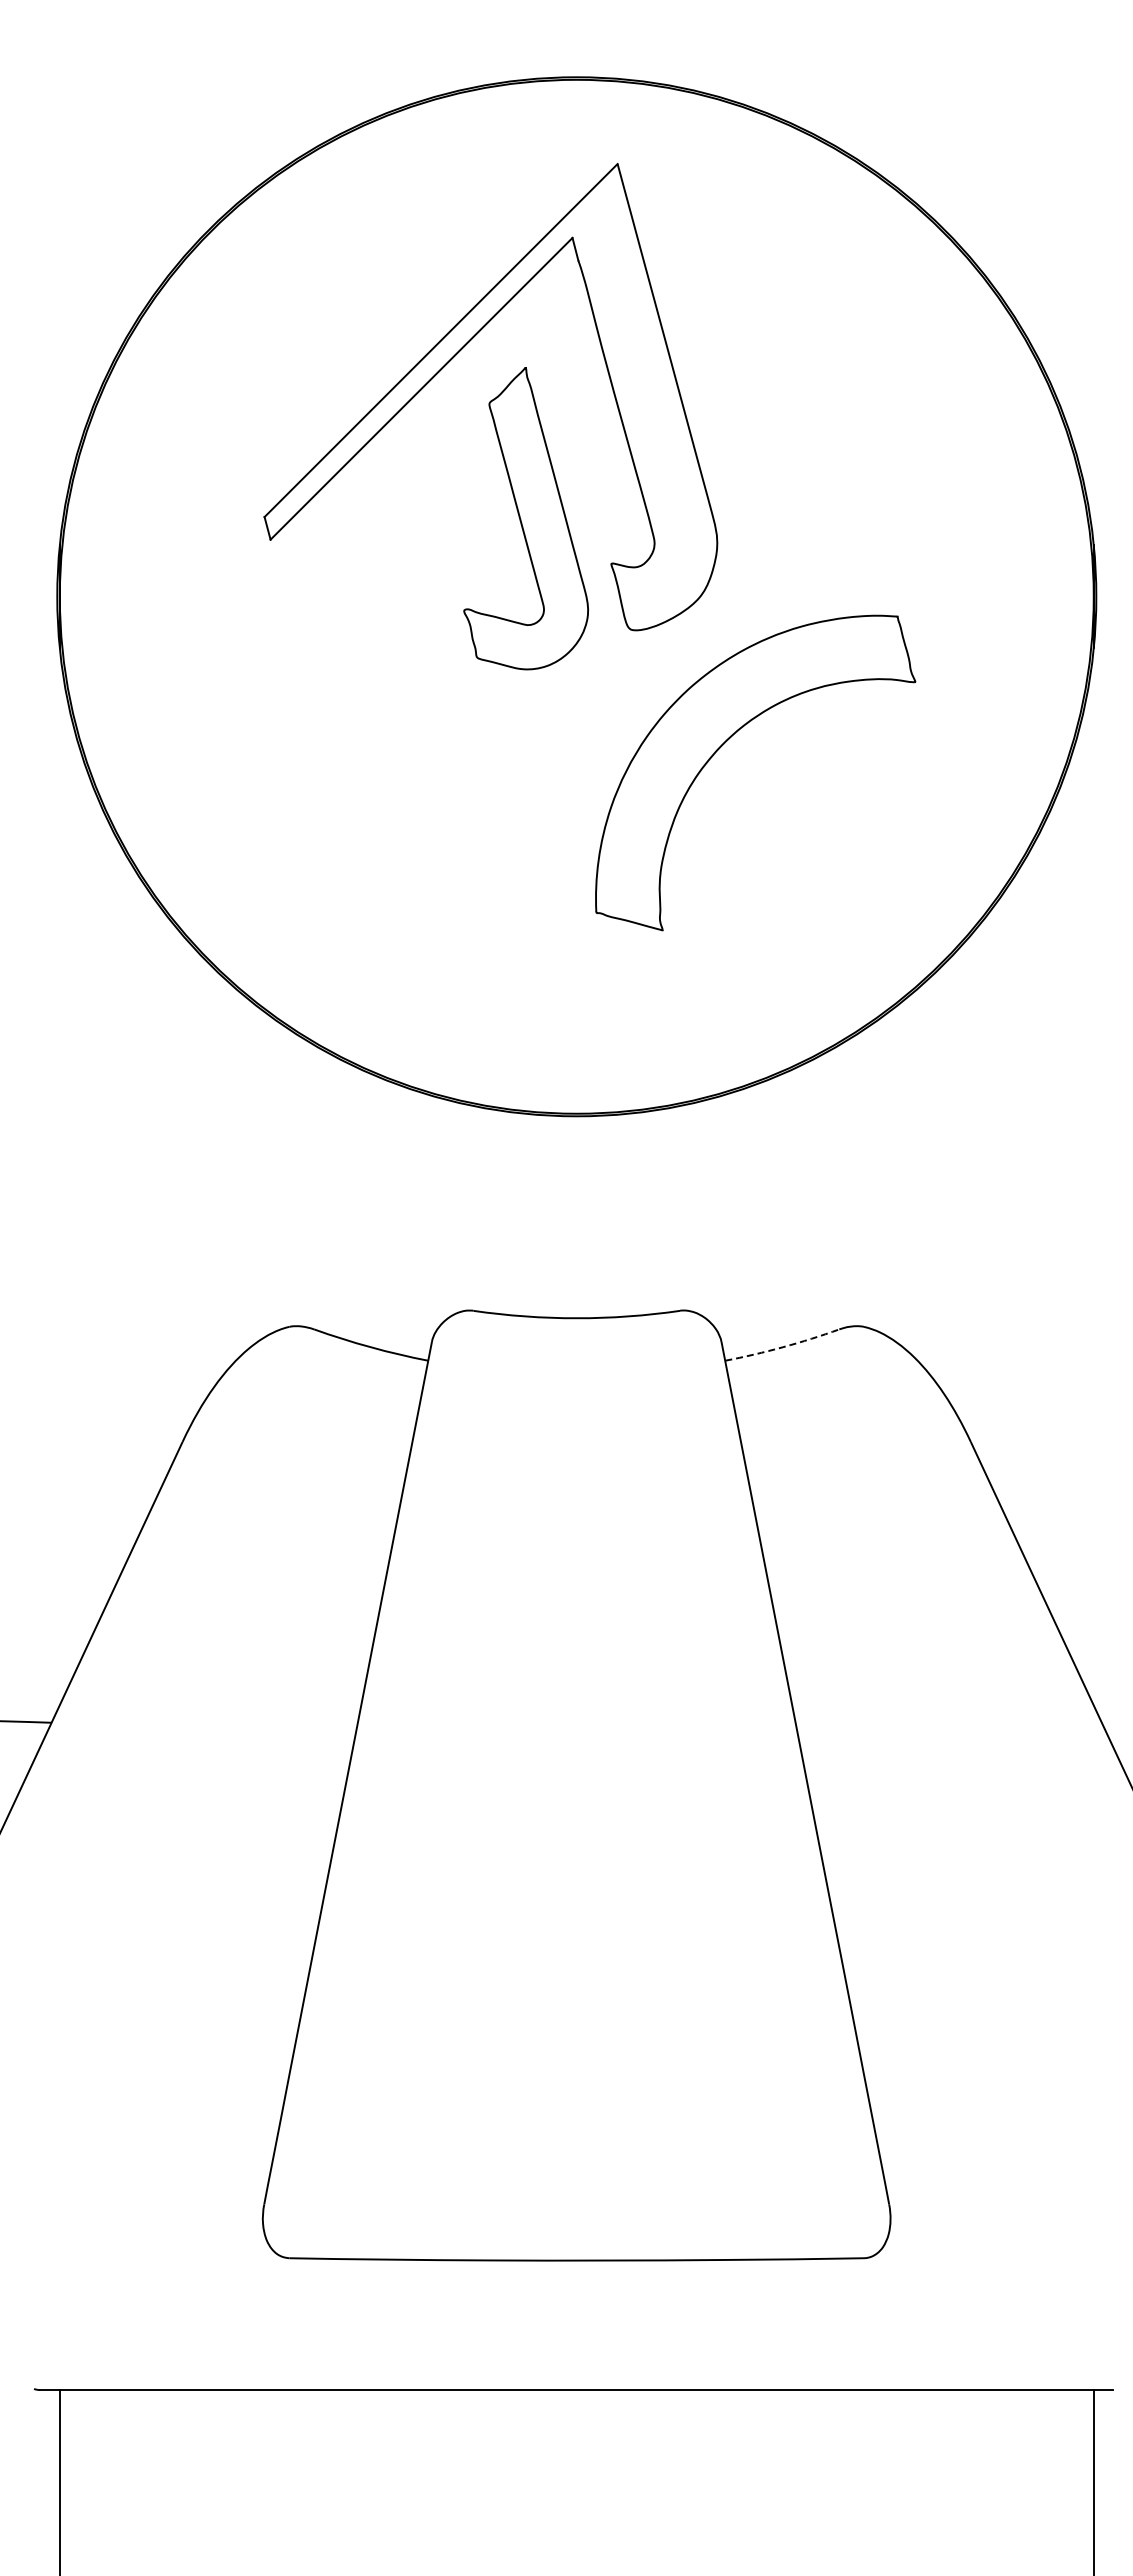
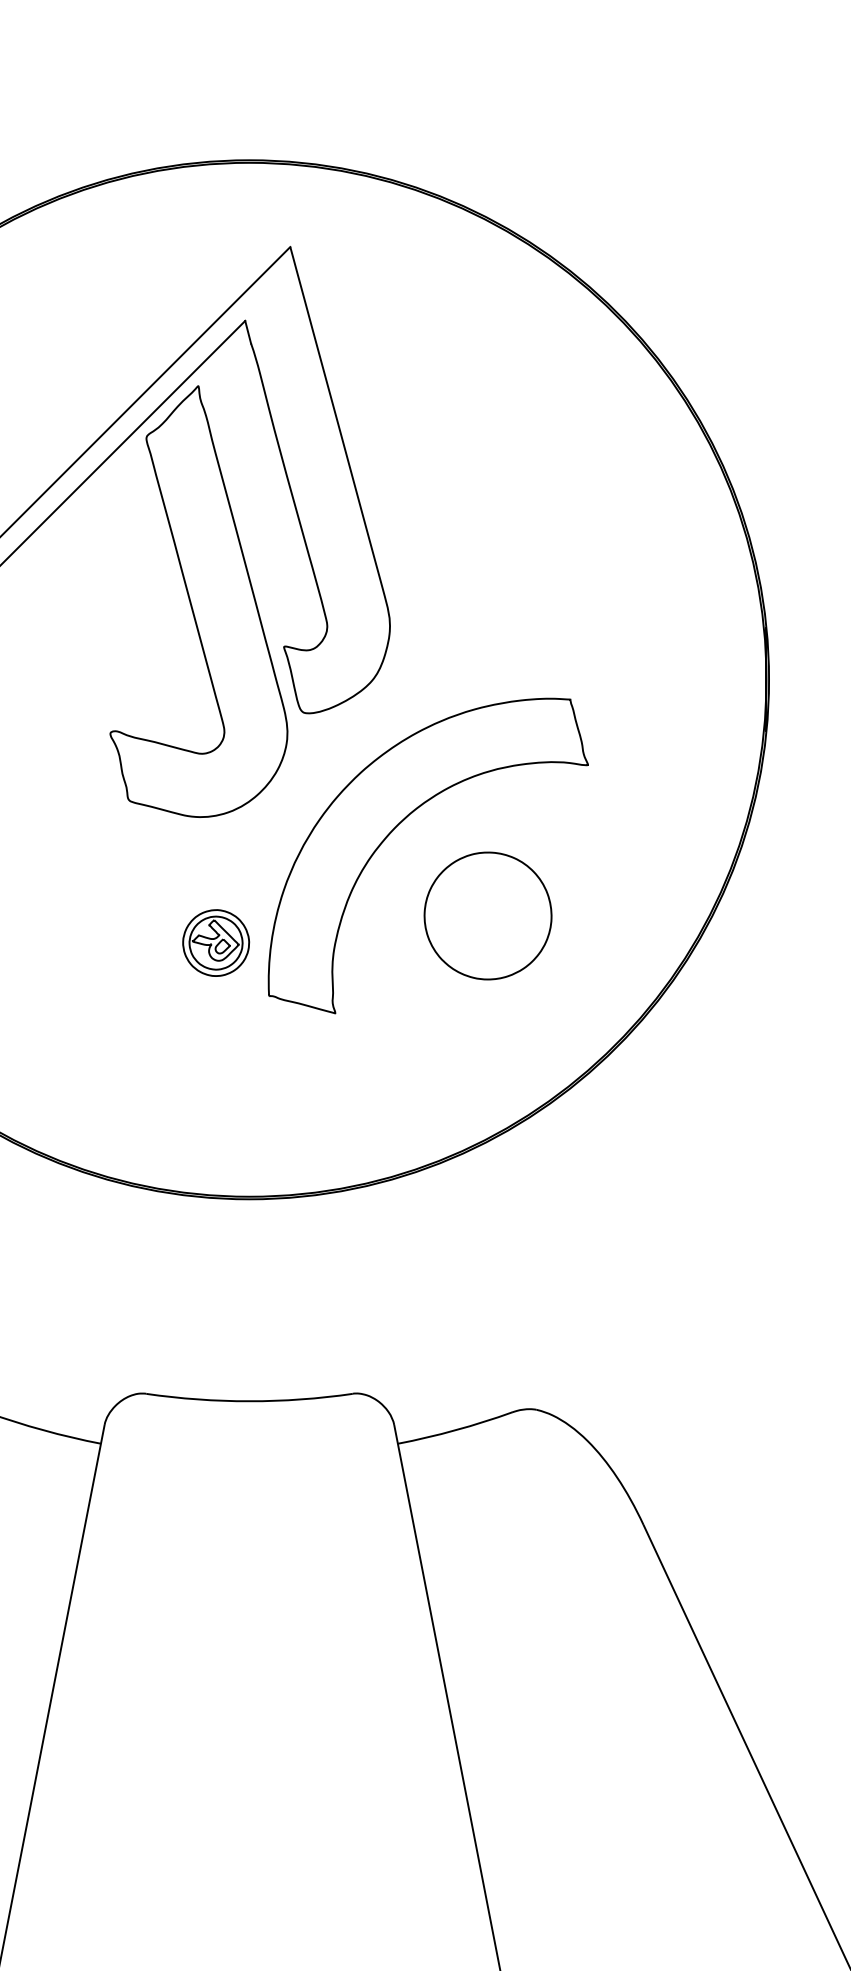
part: (525, 518) -> (198, 601), size x1.43
part: (815, 832) -> (488, 915), added
part: (543, 859) -> (216, 942), added
arc: (782, 1347) -> (455, 1430), dashed -> solid

